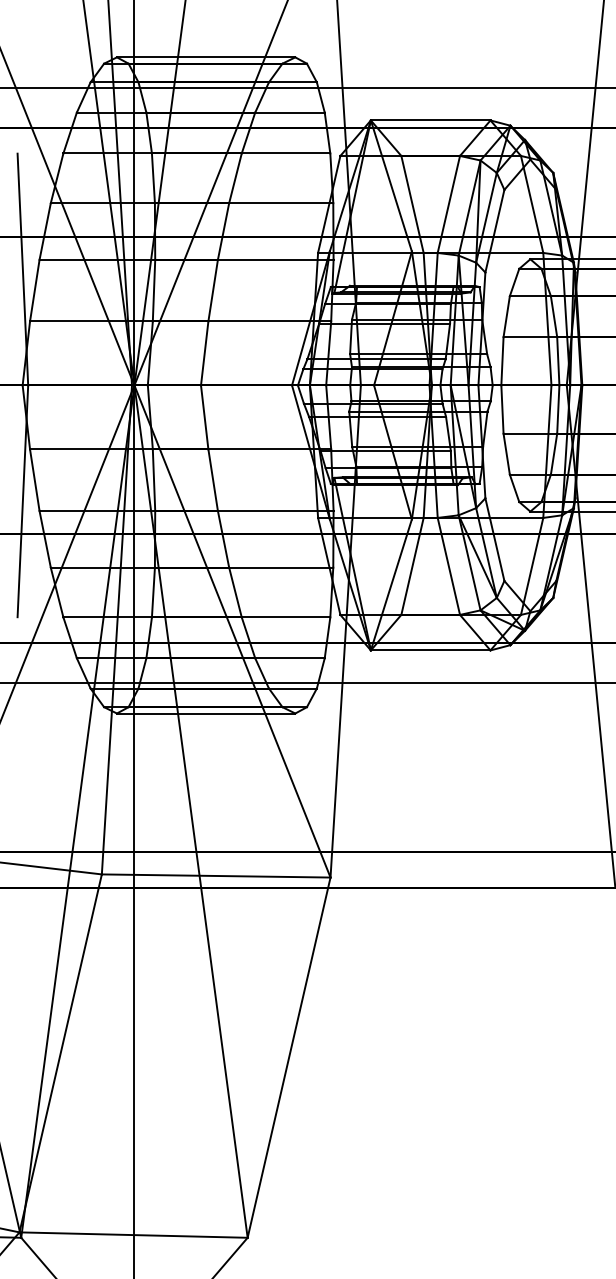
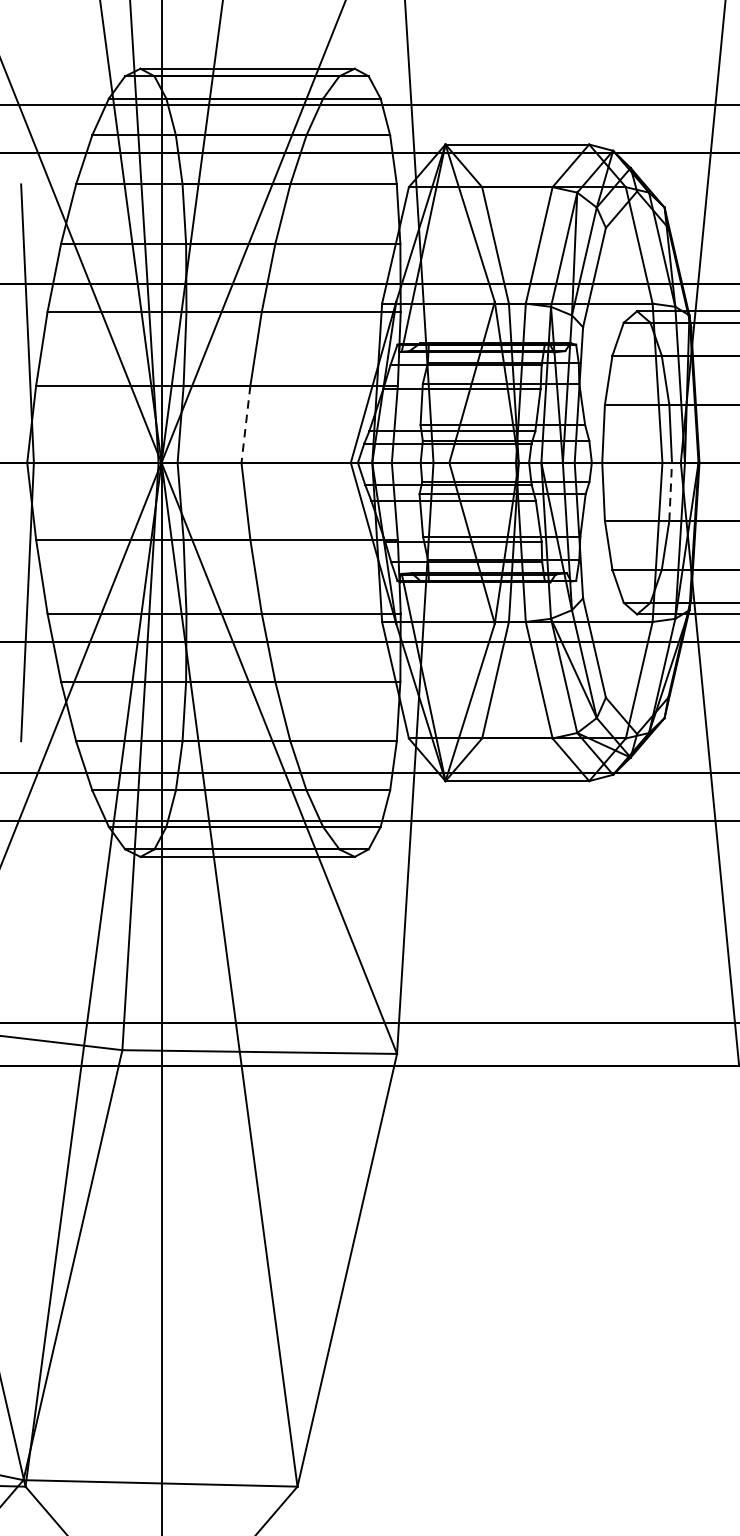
line: (204, 353) -> (245, 424), solid -> dashed
line: (558, 409) -> (670, 491), solid -> dashed

